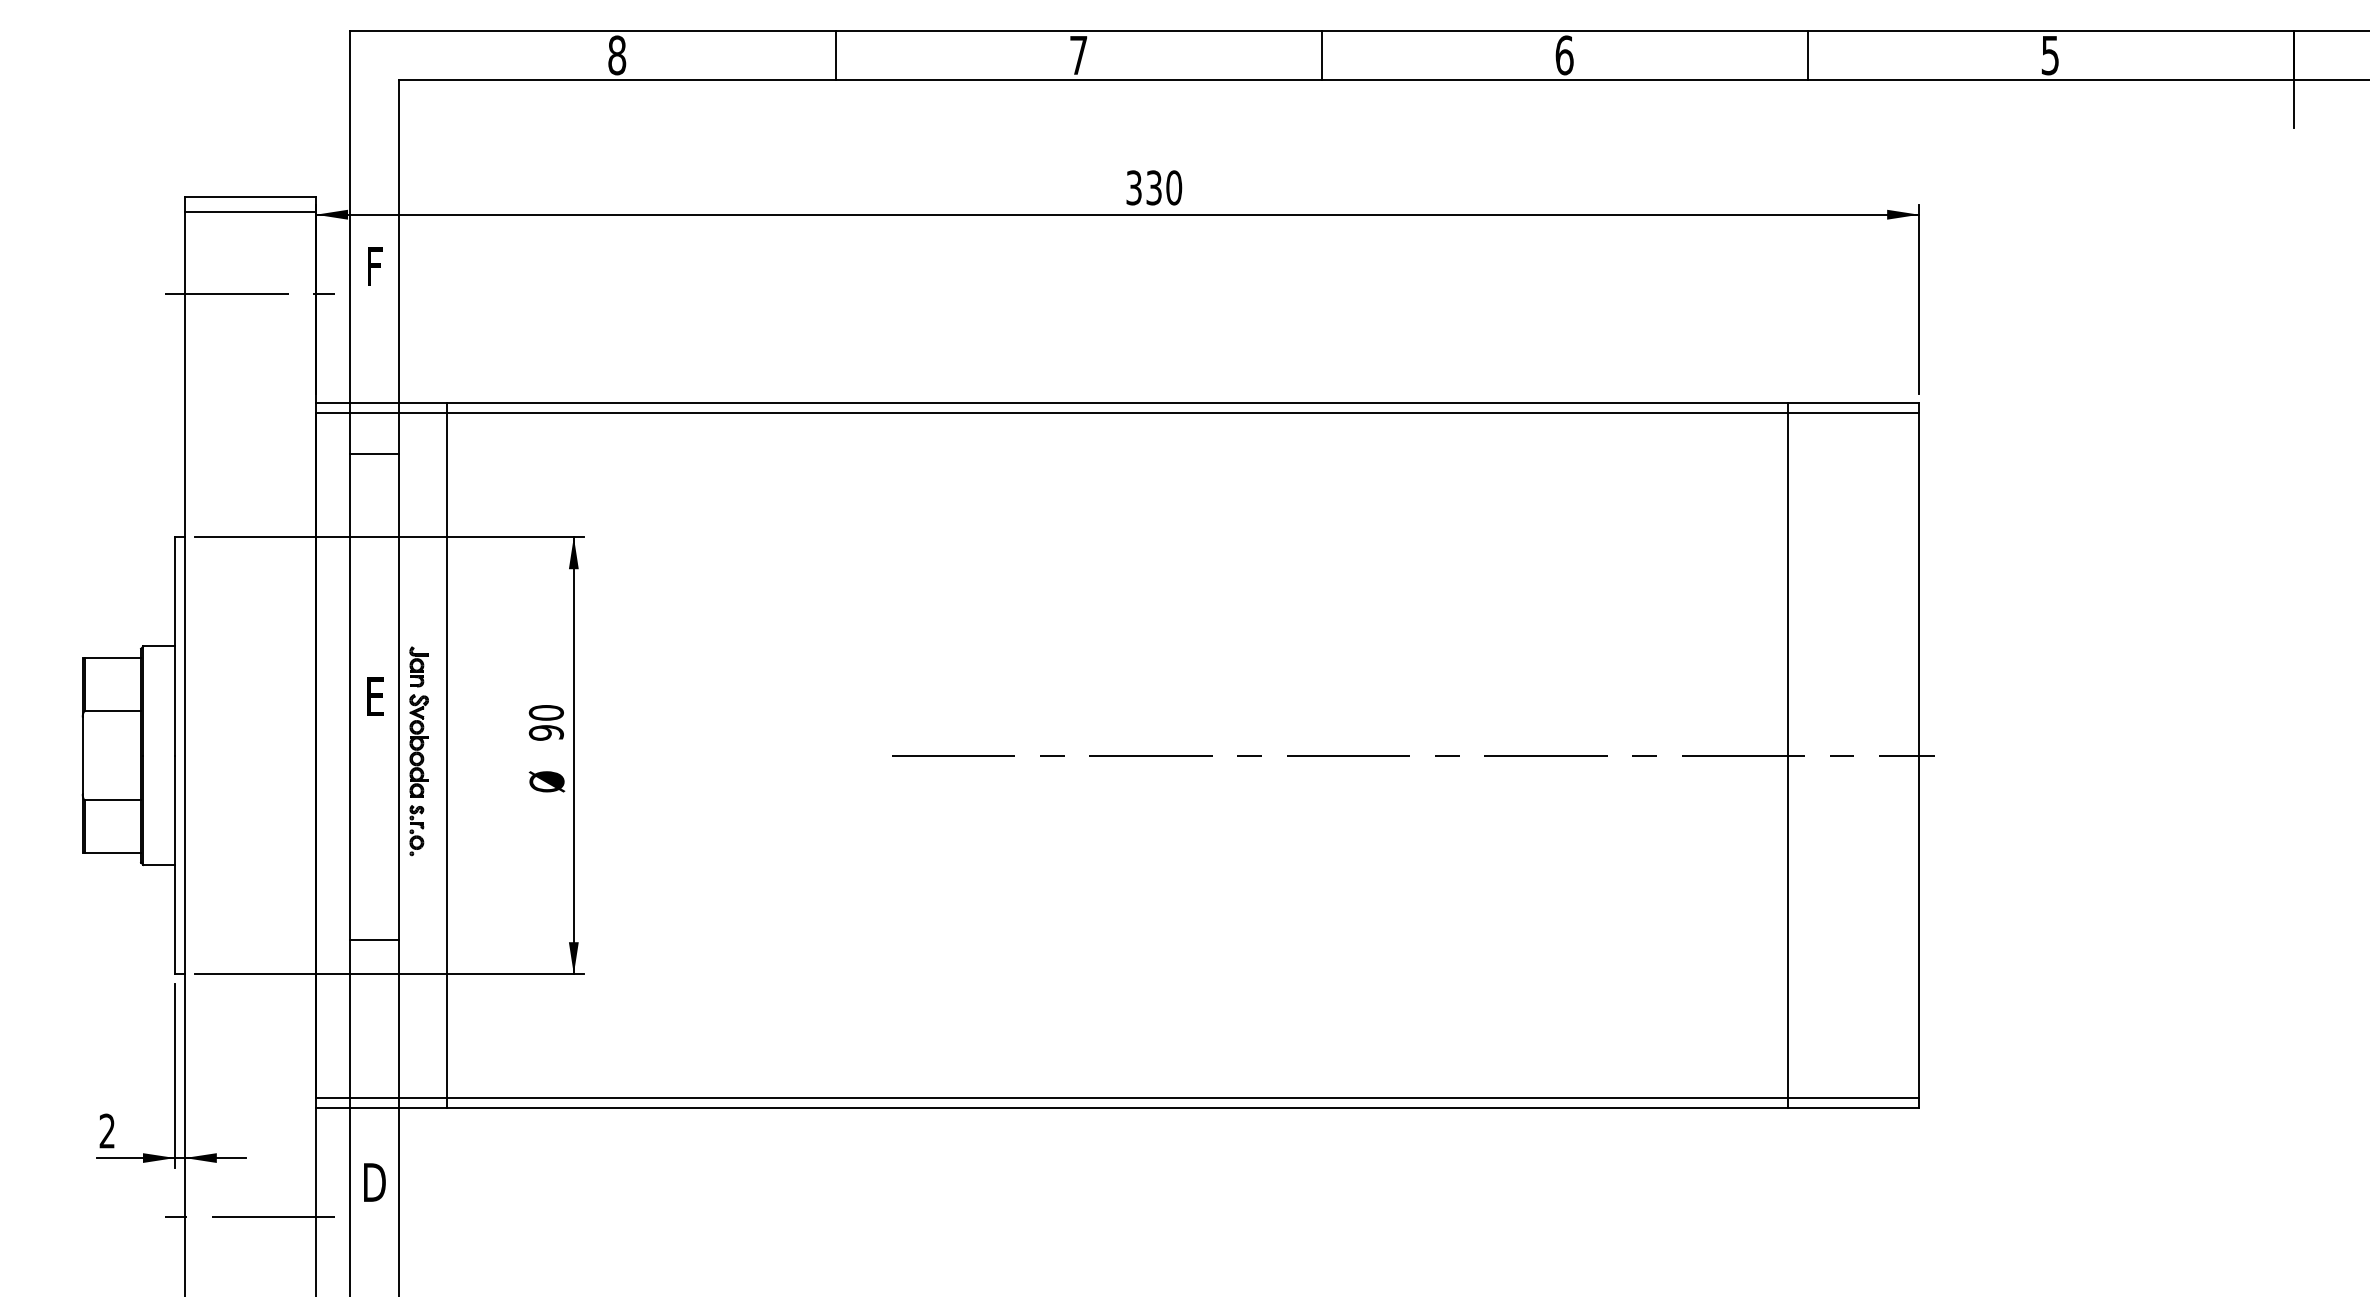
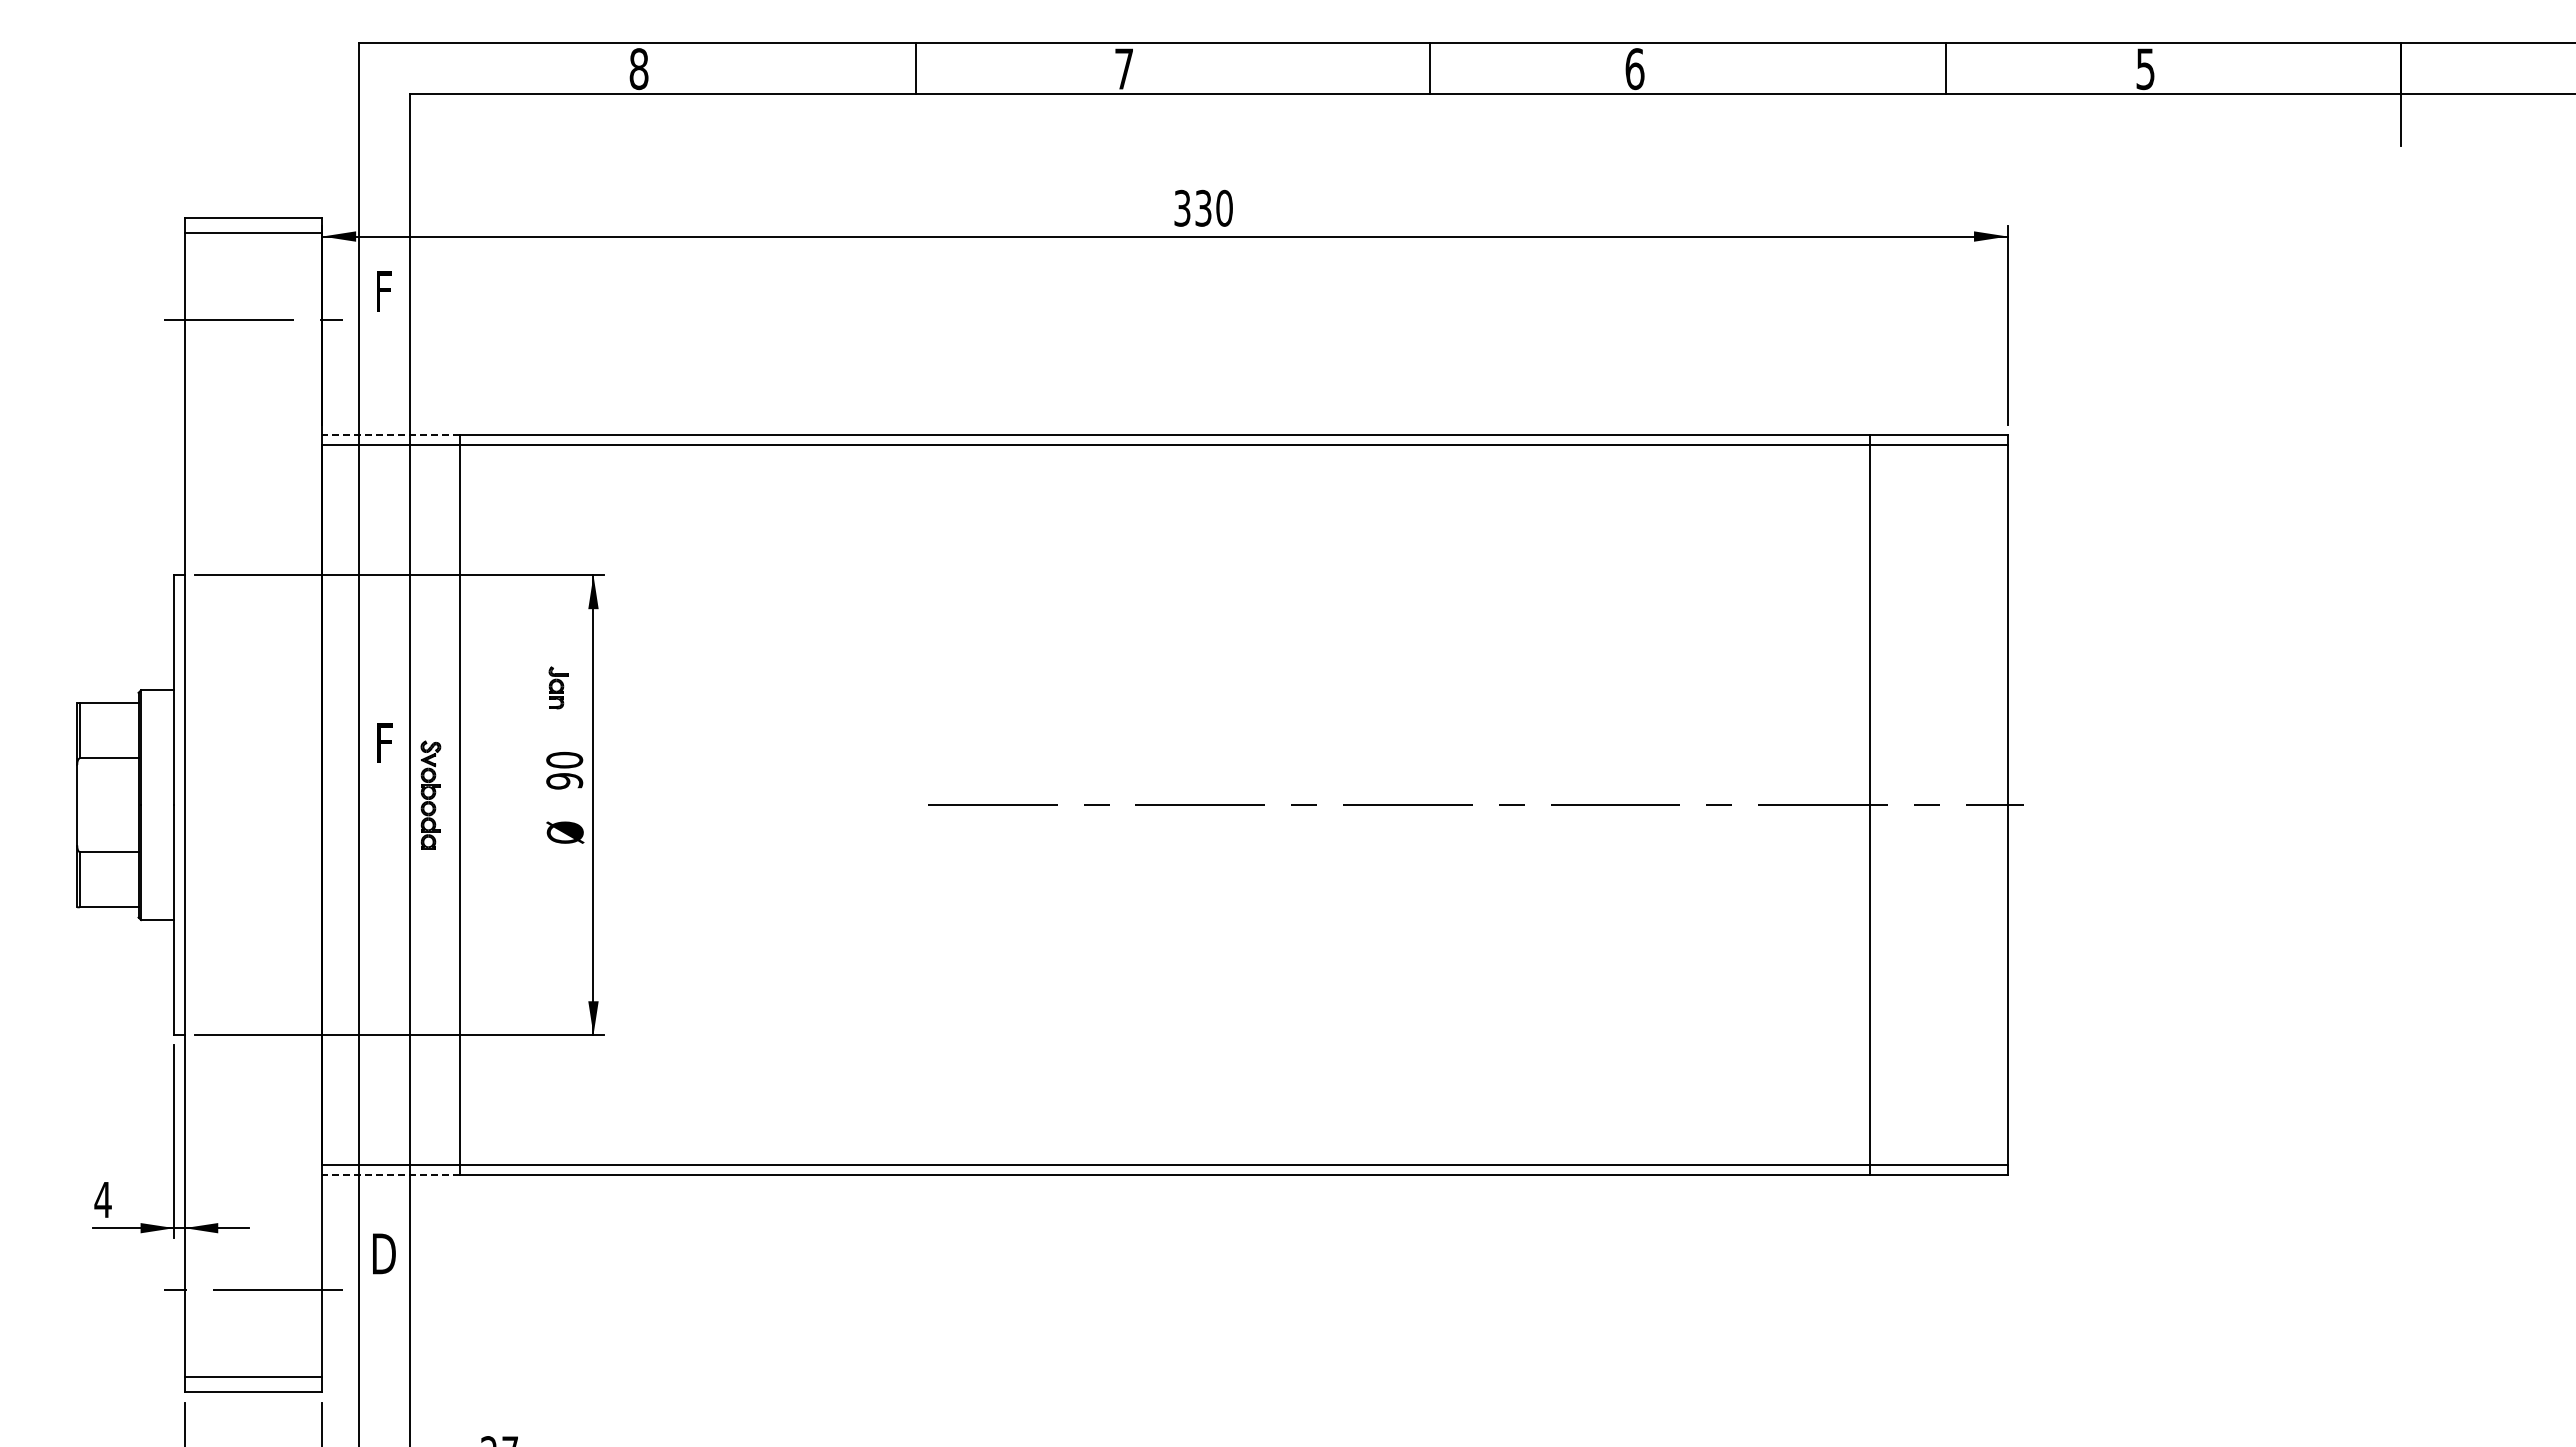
line: (836, 54) -> (916, 68), moved
line: (1322, 54) -> (1430, 68), moved
line: (1807, 54) -> (1945, 68), moved
line: (381, 403) -> (391, 434), solid -> dashed
line: (374, 453) -> (383, 487), removed
part: (418, 666) -> (558, 687), moved
text: (375, 696) -> (384, 742), E -> F
part: (416, 830) -> (428, 883), removed
line: (374, 939) -> (383, 998), removed
line: (381, 1107) -> (391, 1175), solid -> dashed
text: (106, 1130) -> (102, 1199), 2 -> 4

